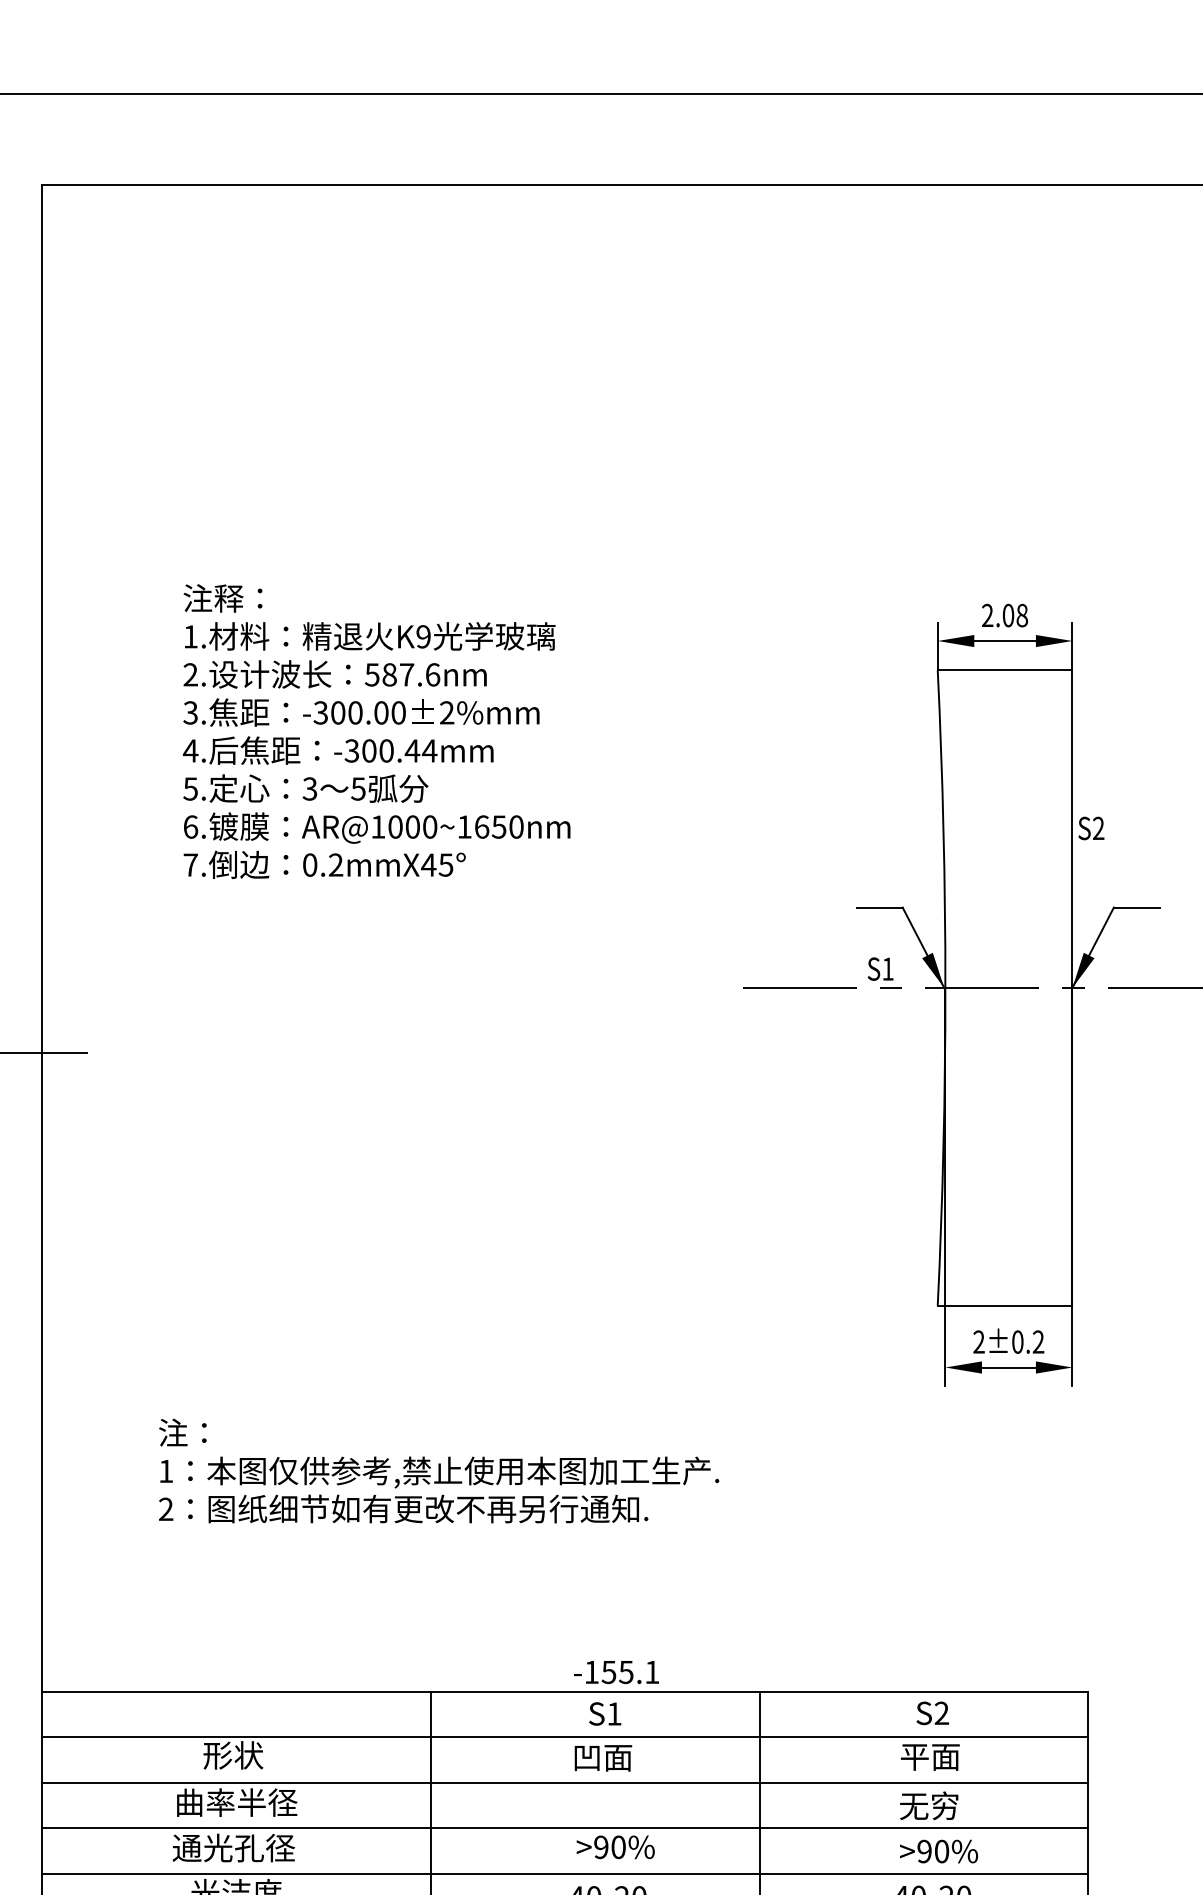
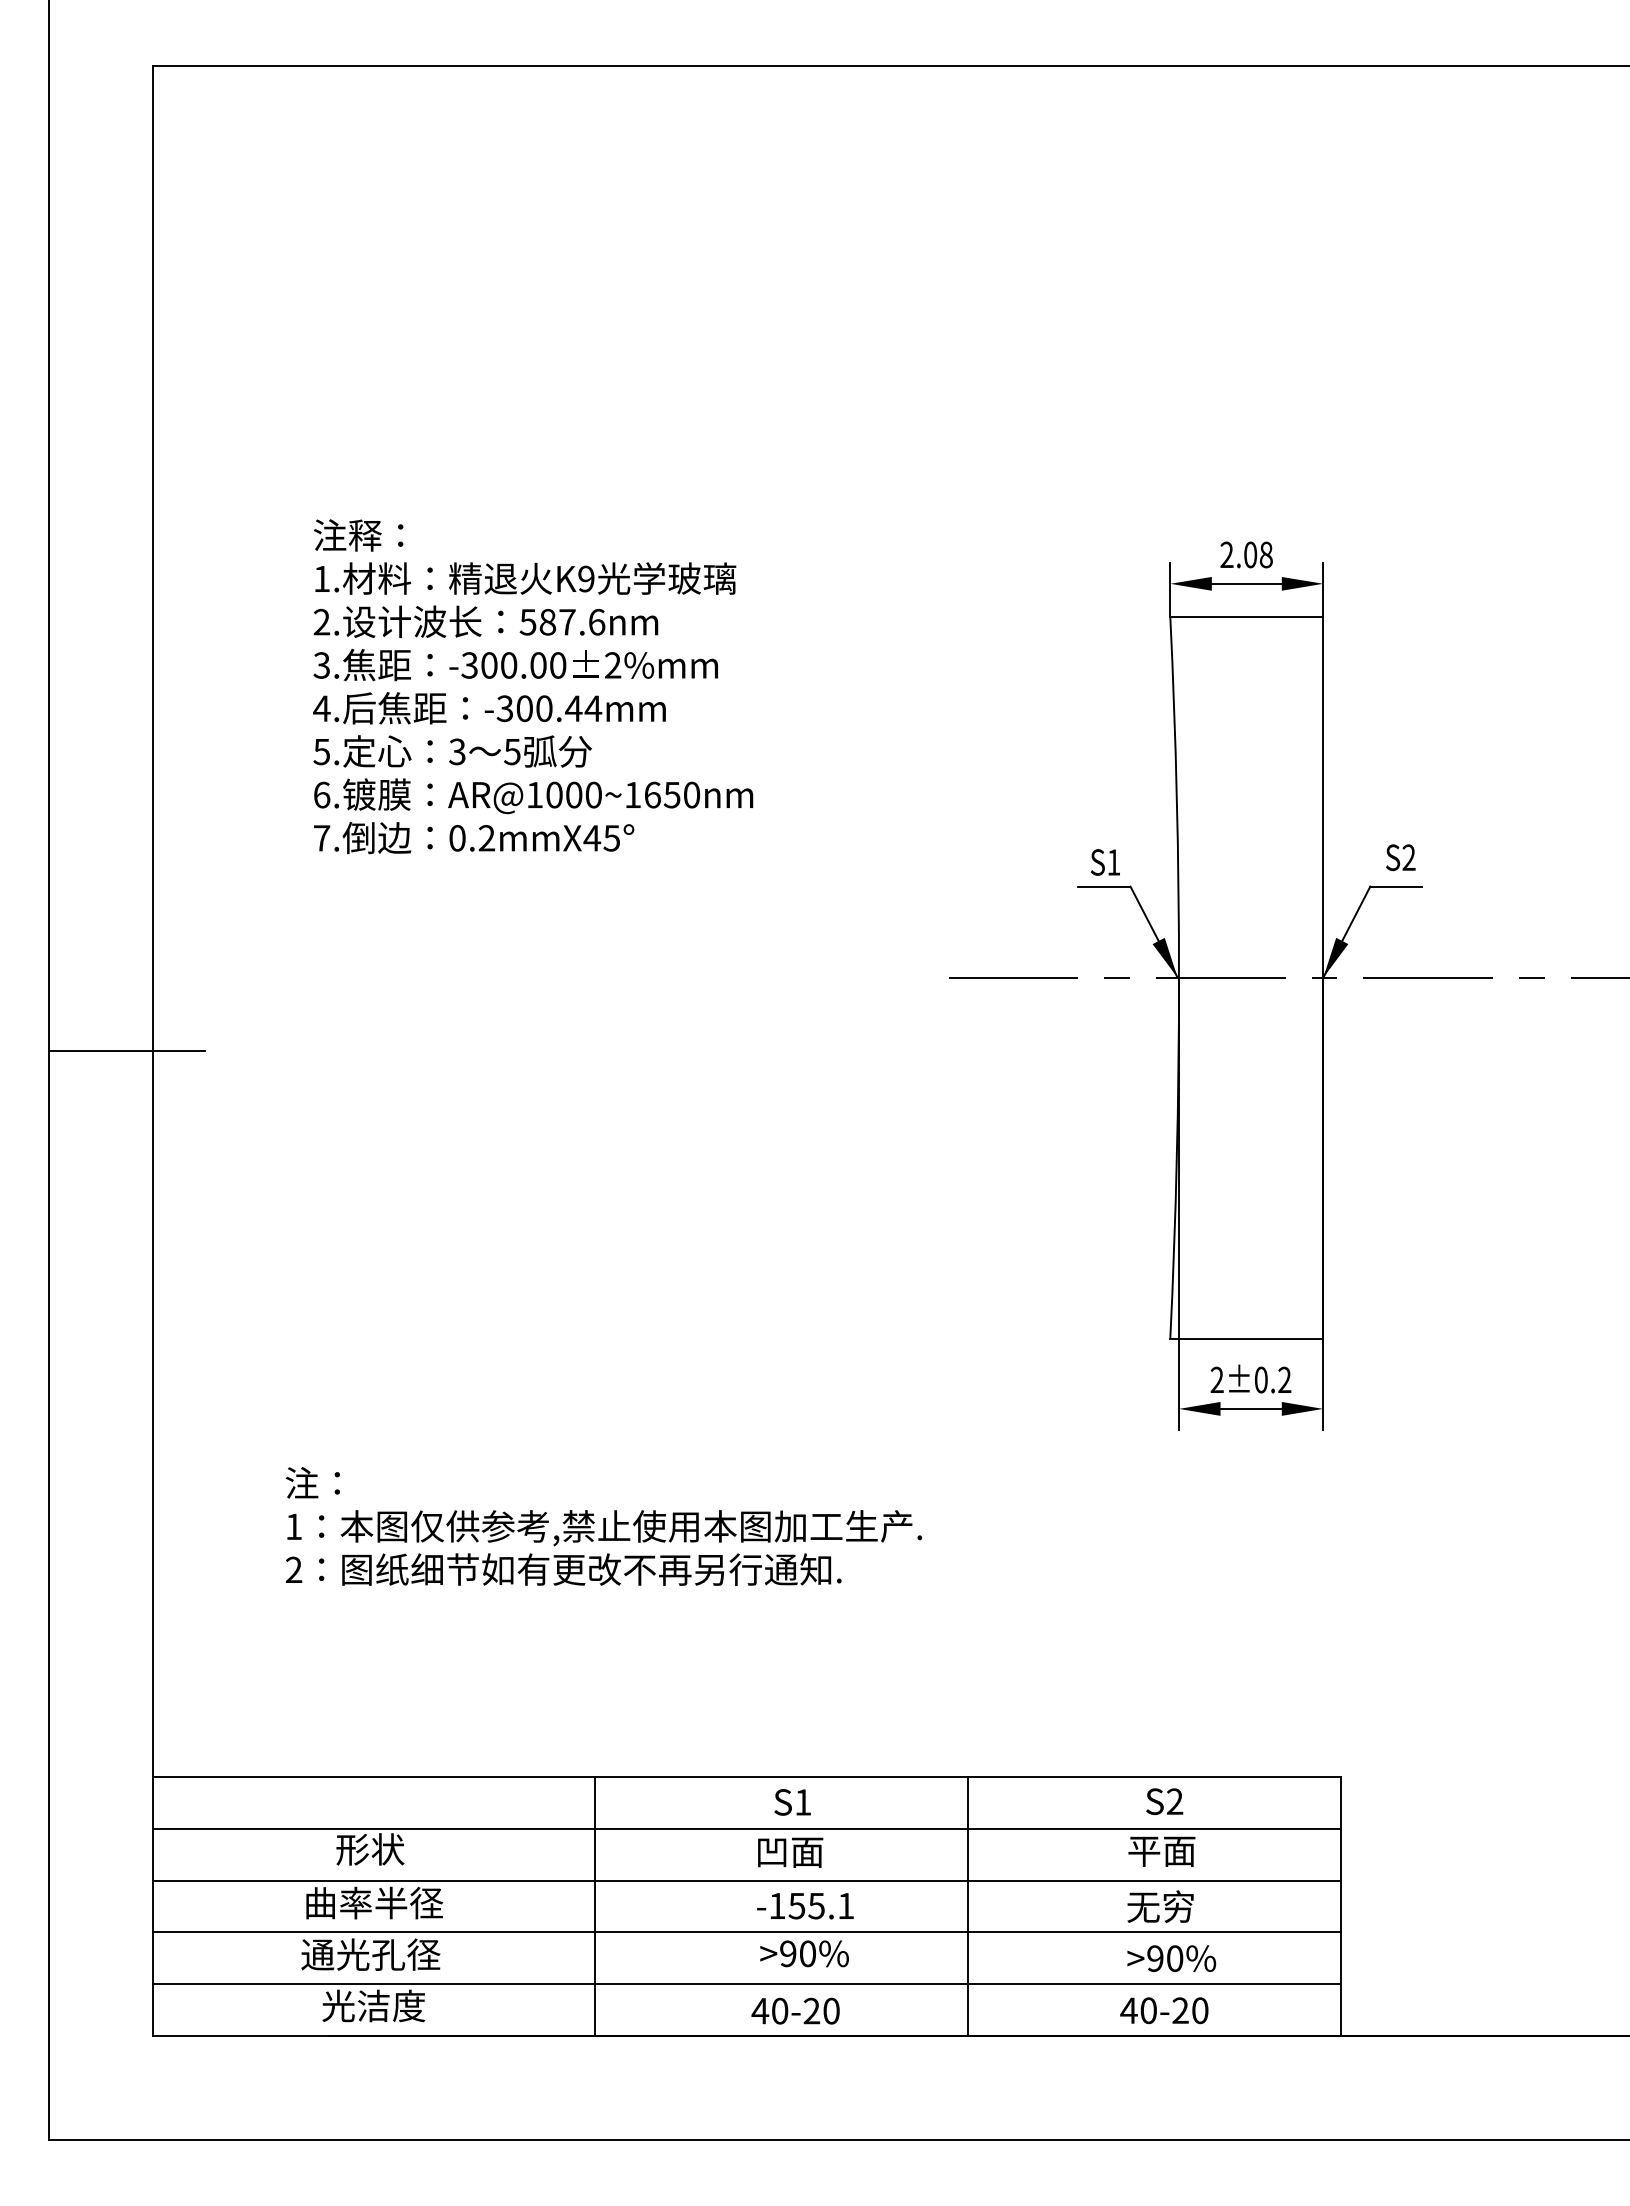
text: (1091, 828) -> (1400, 857), moved
text: (880, 969) -> (1105, 862), moved
text: (616, 1672) -> (805, 1906), moved

